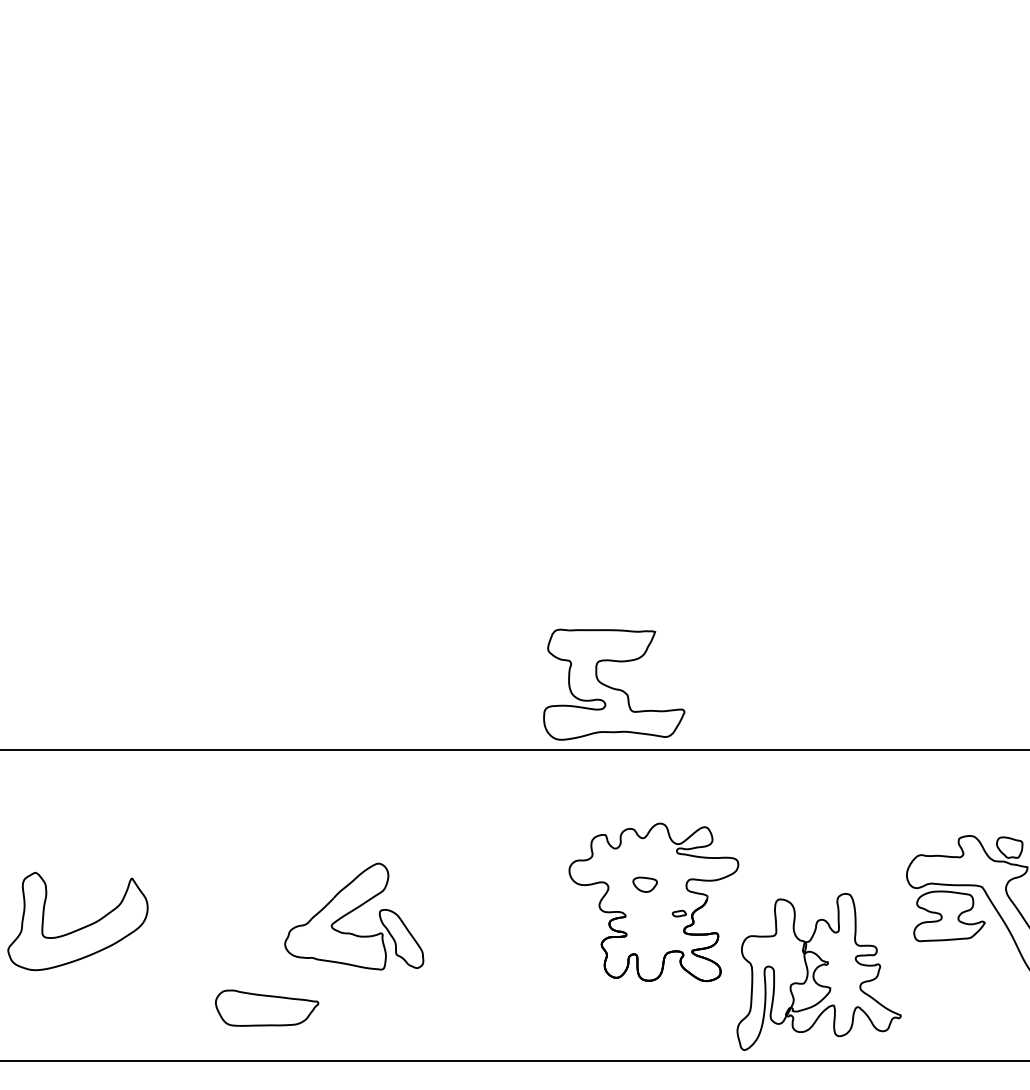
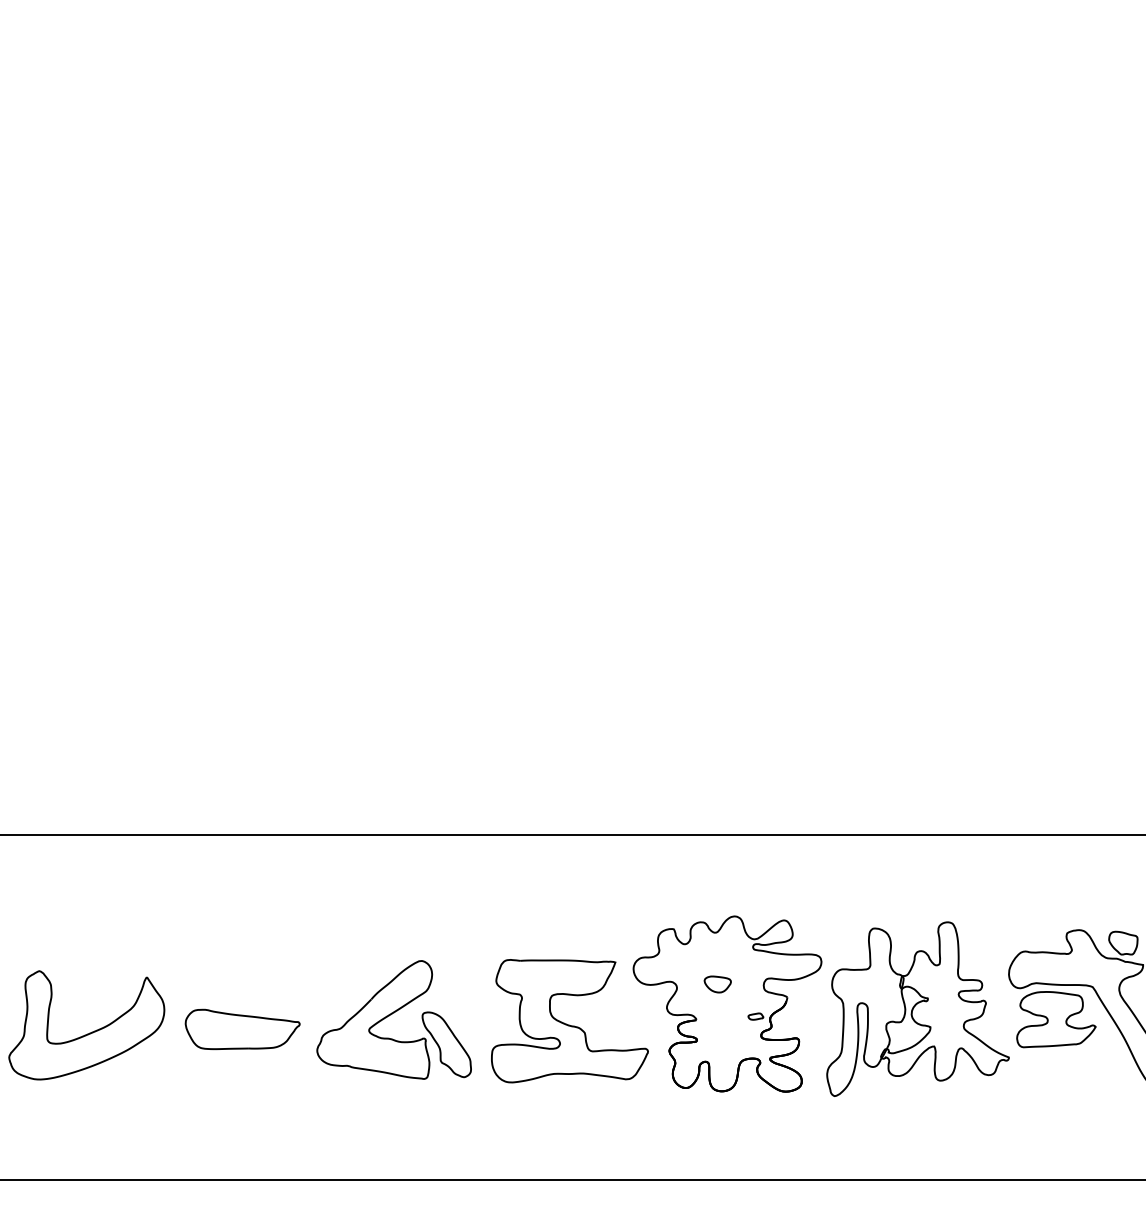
curve: (613, 687) -> (569, 1024), moved
part: (818, 971) -> (917, 1008), moved
curve: (270, 997) -> (246, 1017), moved

